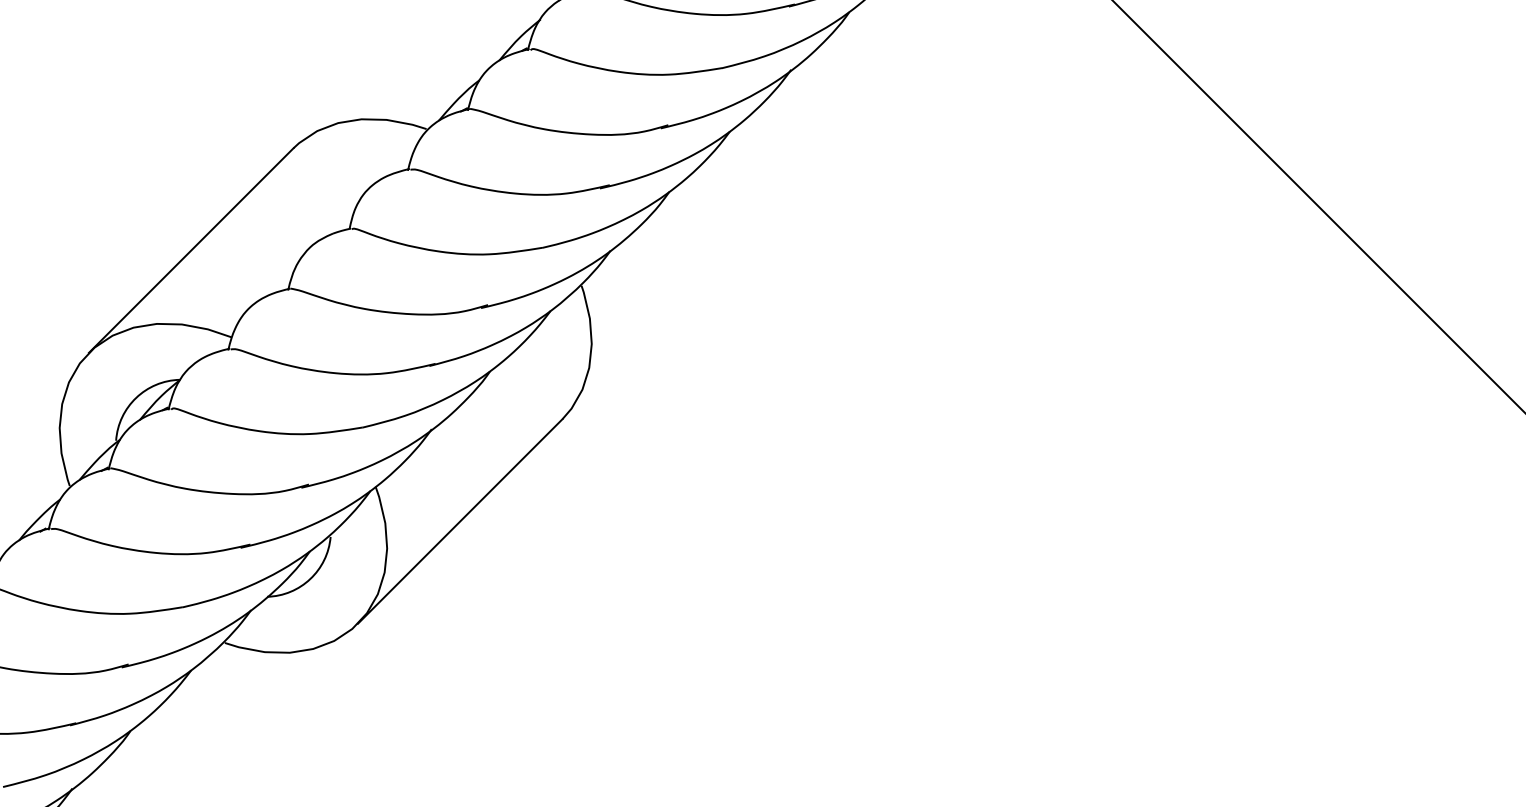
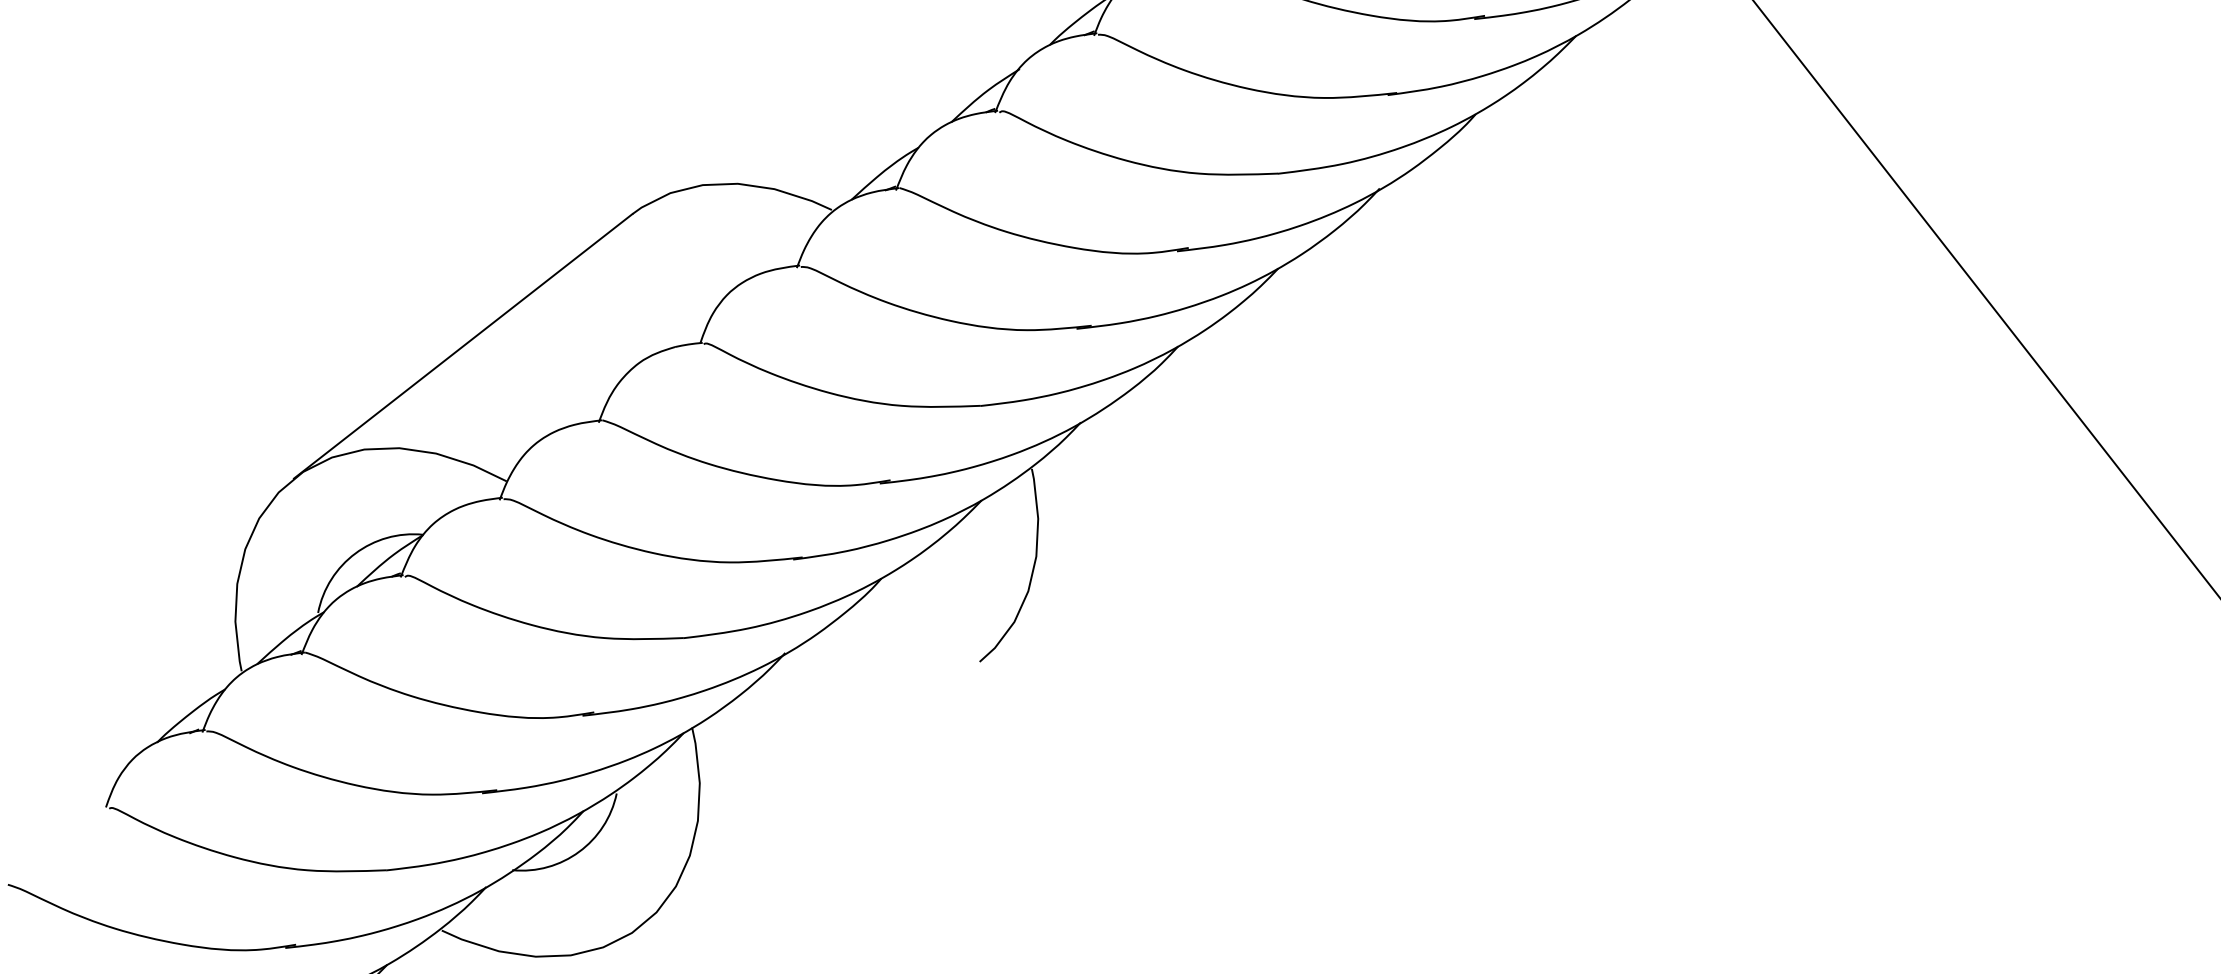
line: (459, 521) -> (809, 794), removed

